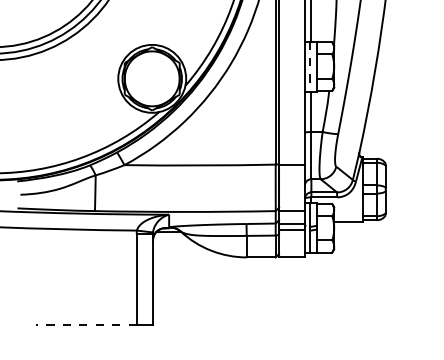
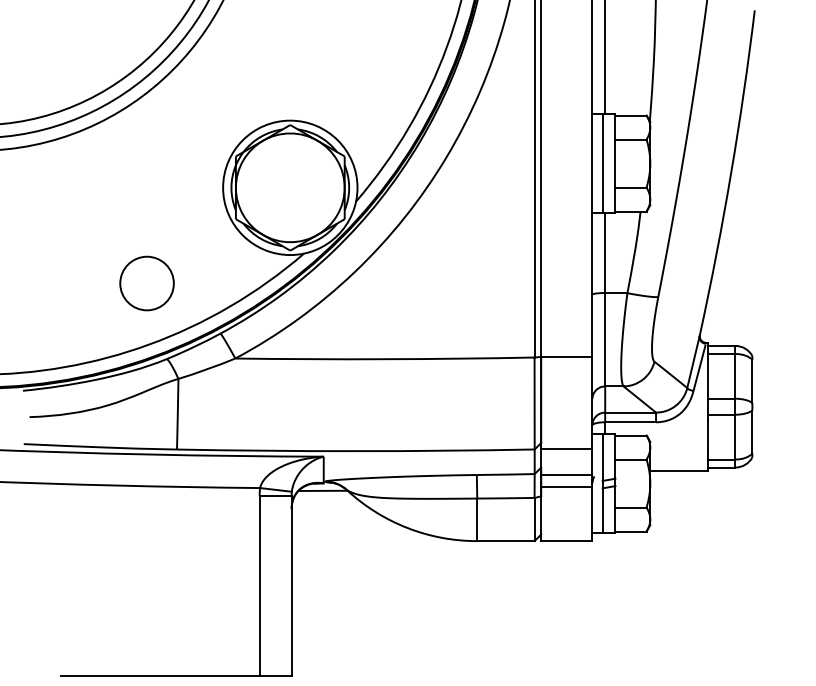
line: (310, 67) -> (603, 165), dashed -> solid
circle: (79, 126) -> (146, 282), added
line: (85, 325) -> (158, 675), dashed -> solid

